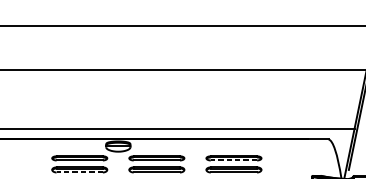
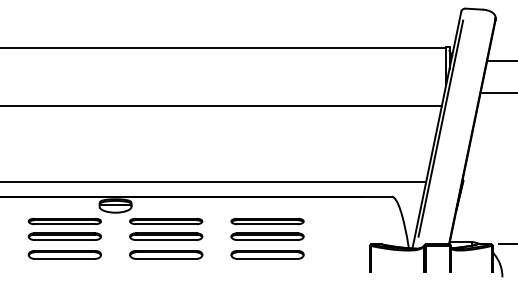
line: (233, 160) -> (267, 224), dashed -> solid
line: (79, 172) -> (64, 240), dashed -> solid

